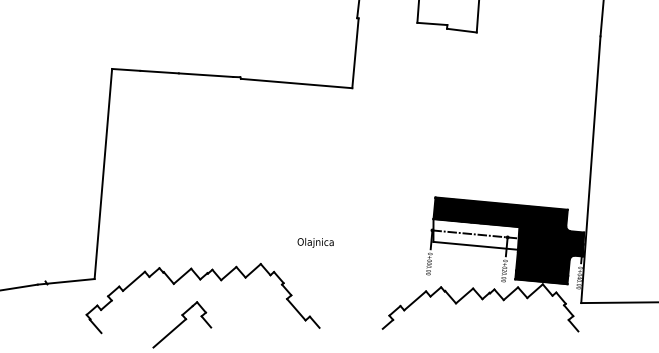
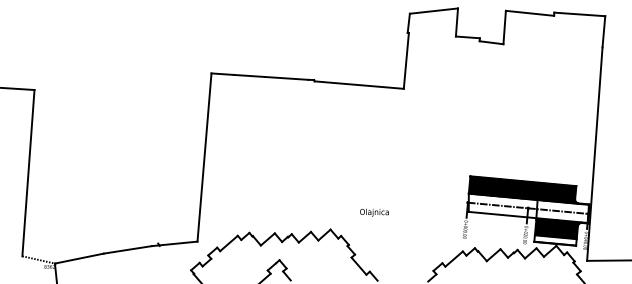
fill: (550, 241) -> (562, 211), removed
fill: (541, 277) -> (555, 240), removed

